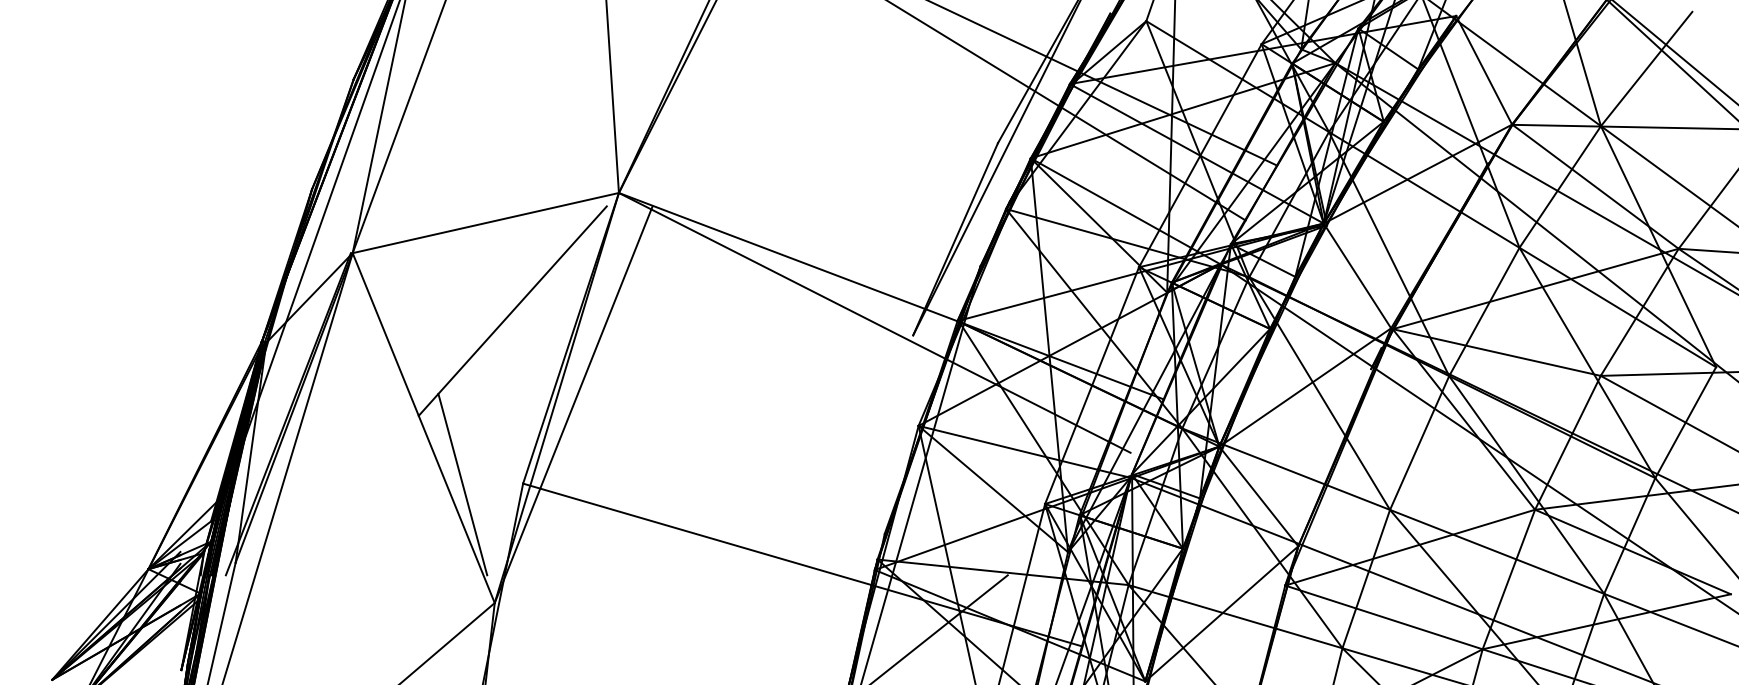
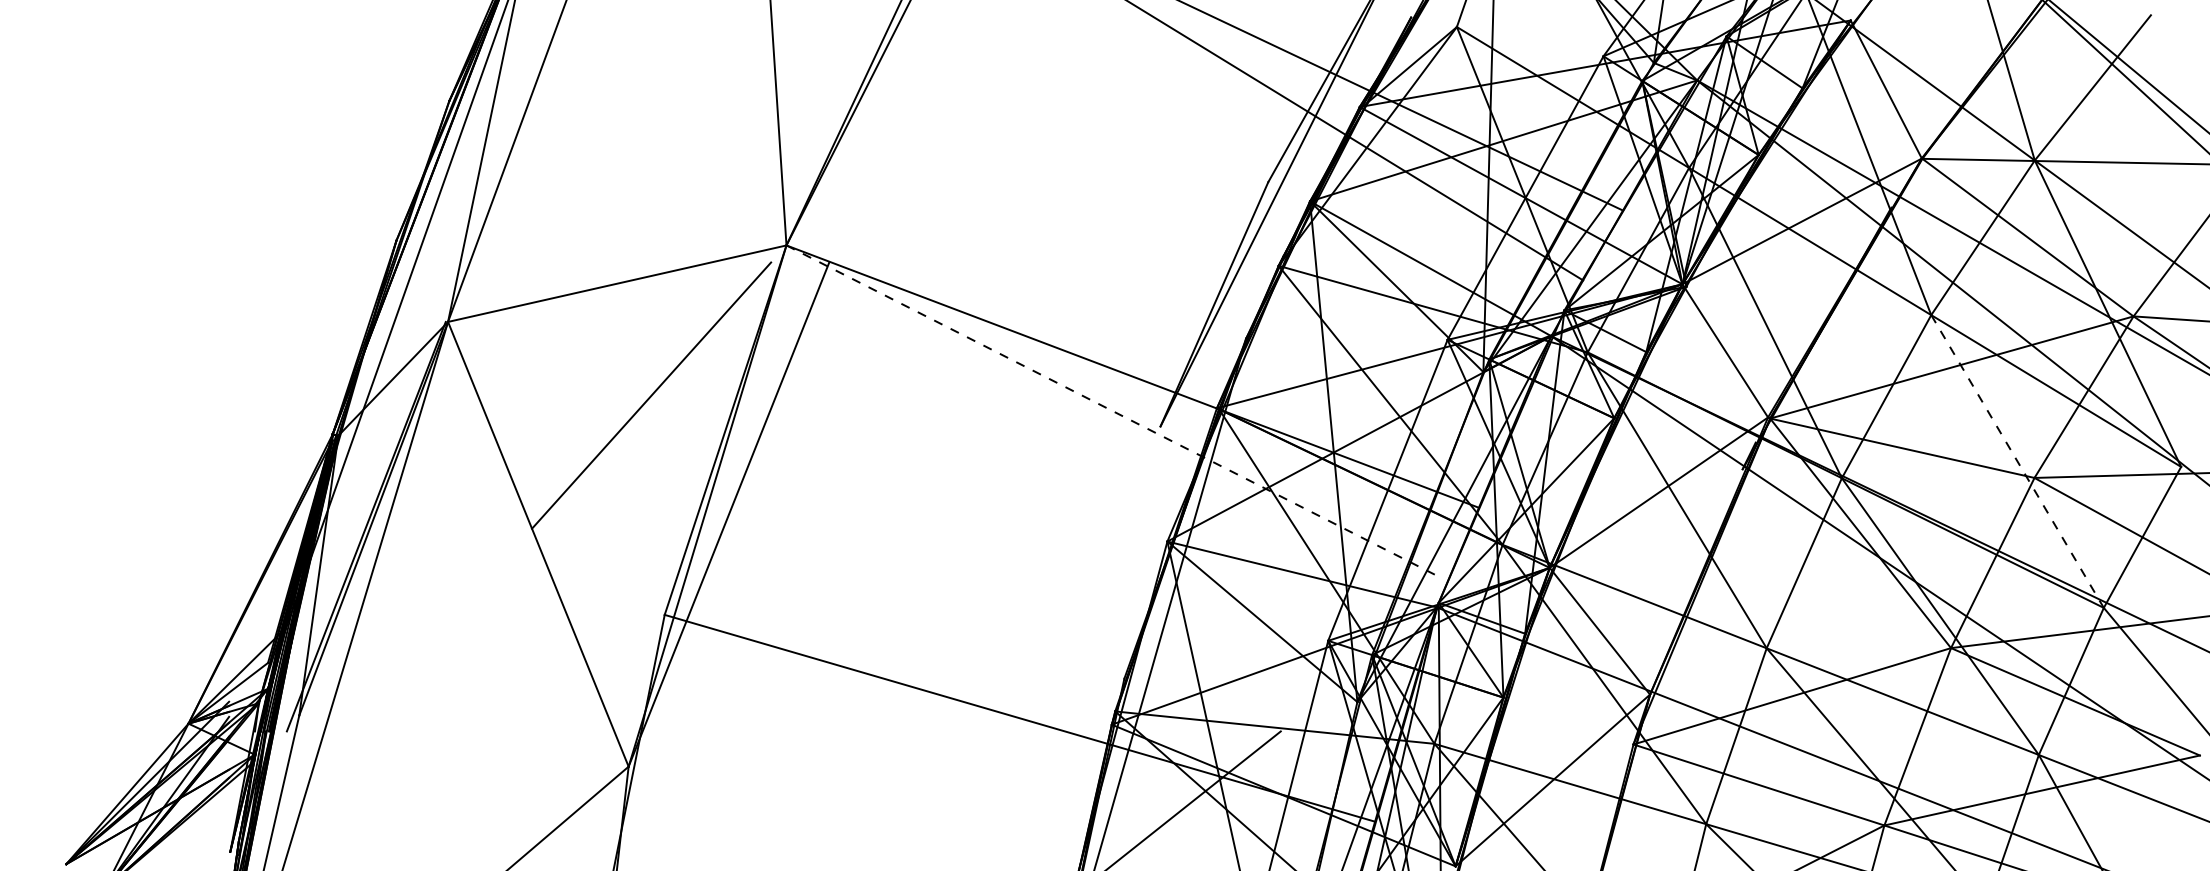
line: (874, 322) -> (1111, 410), solid -> dashed
line: (1587, 362) -> (2017, 461), solid -> dashed
line: (463, 484) -> (588, 615), removed

